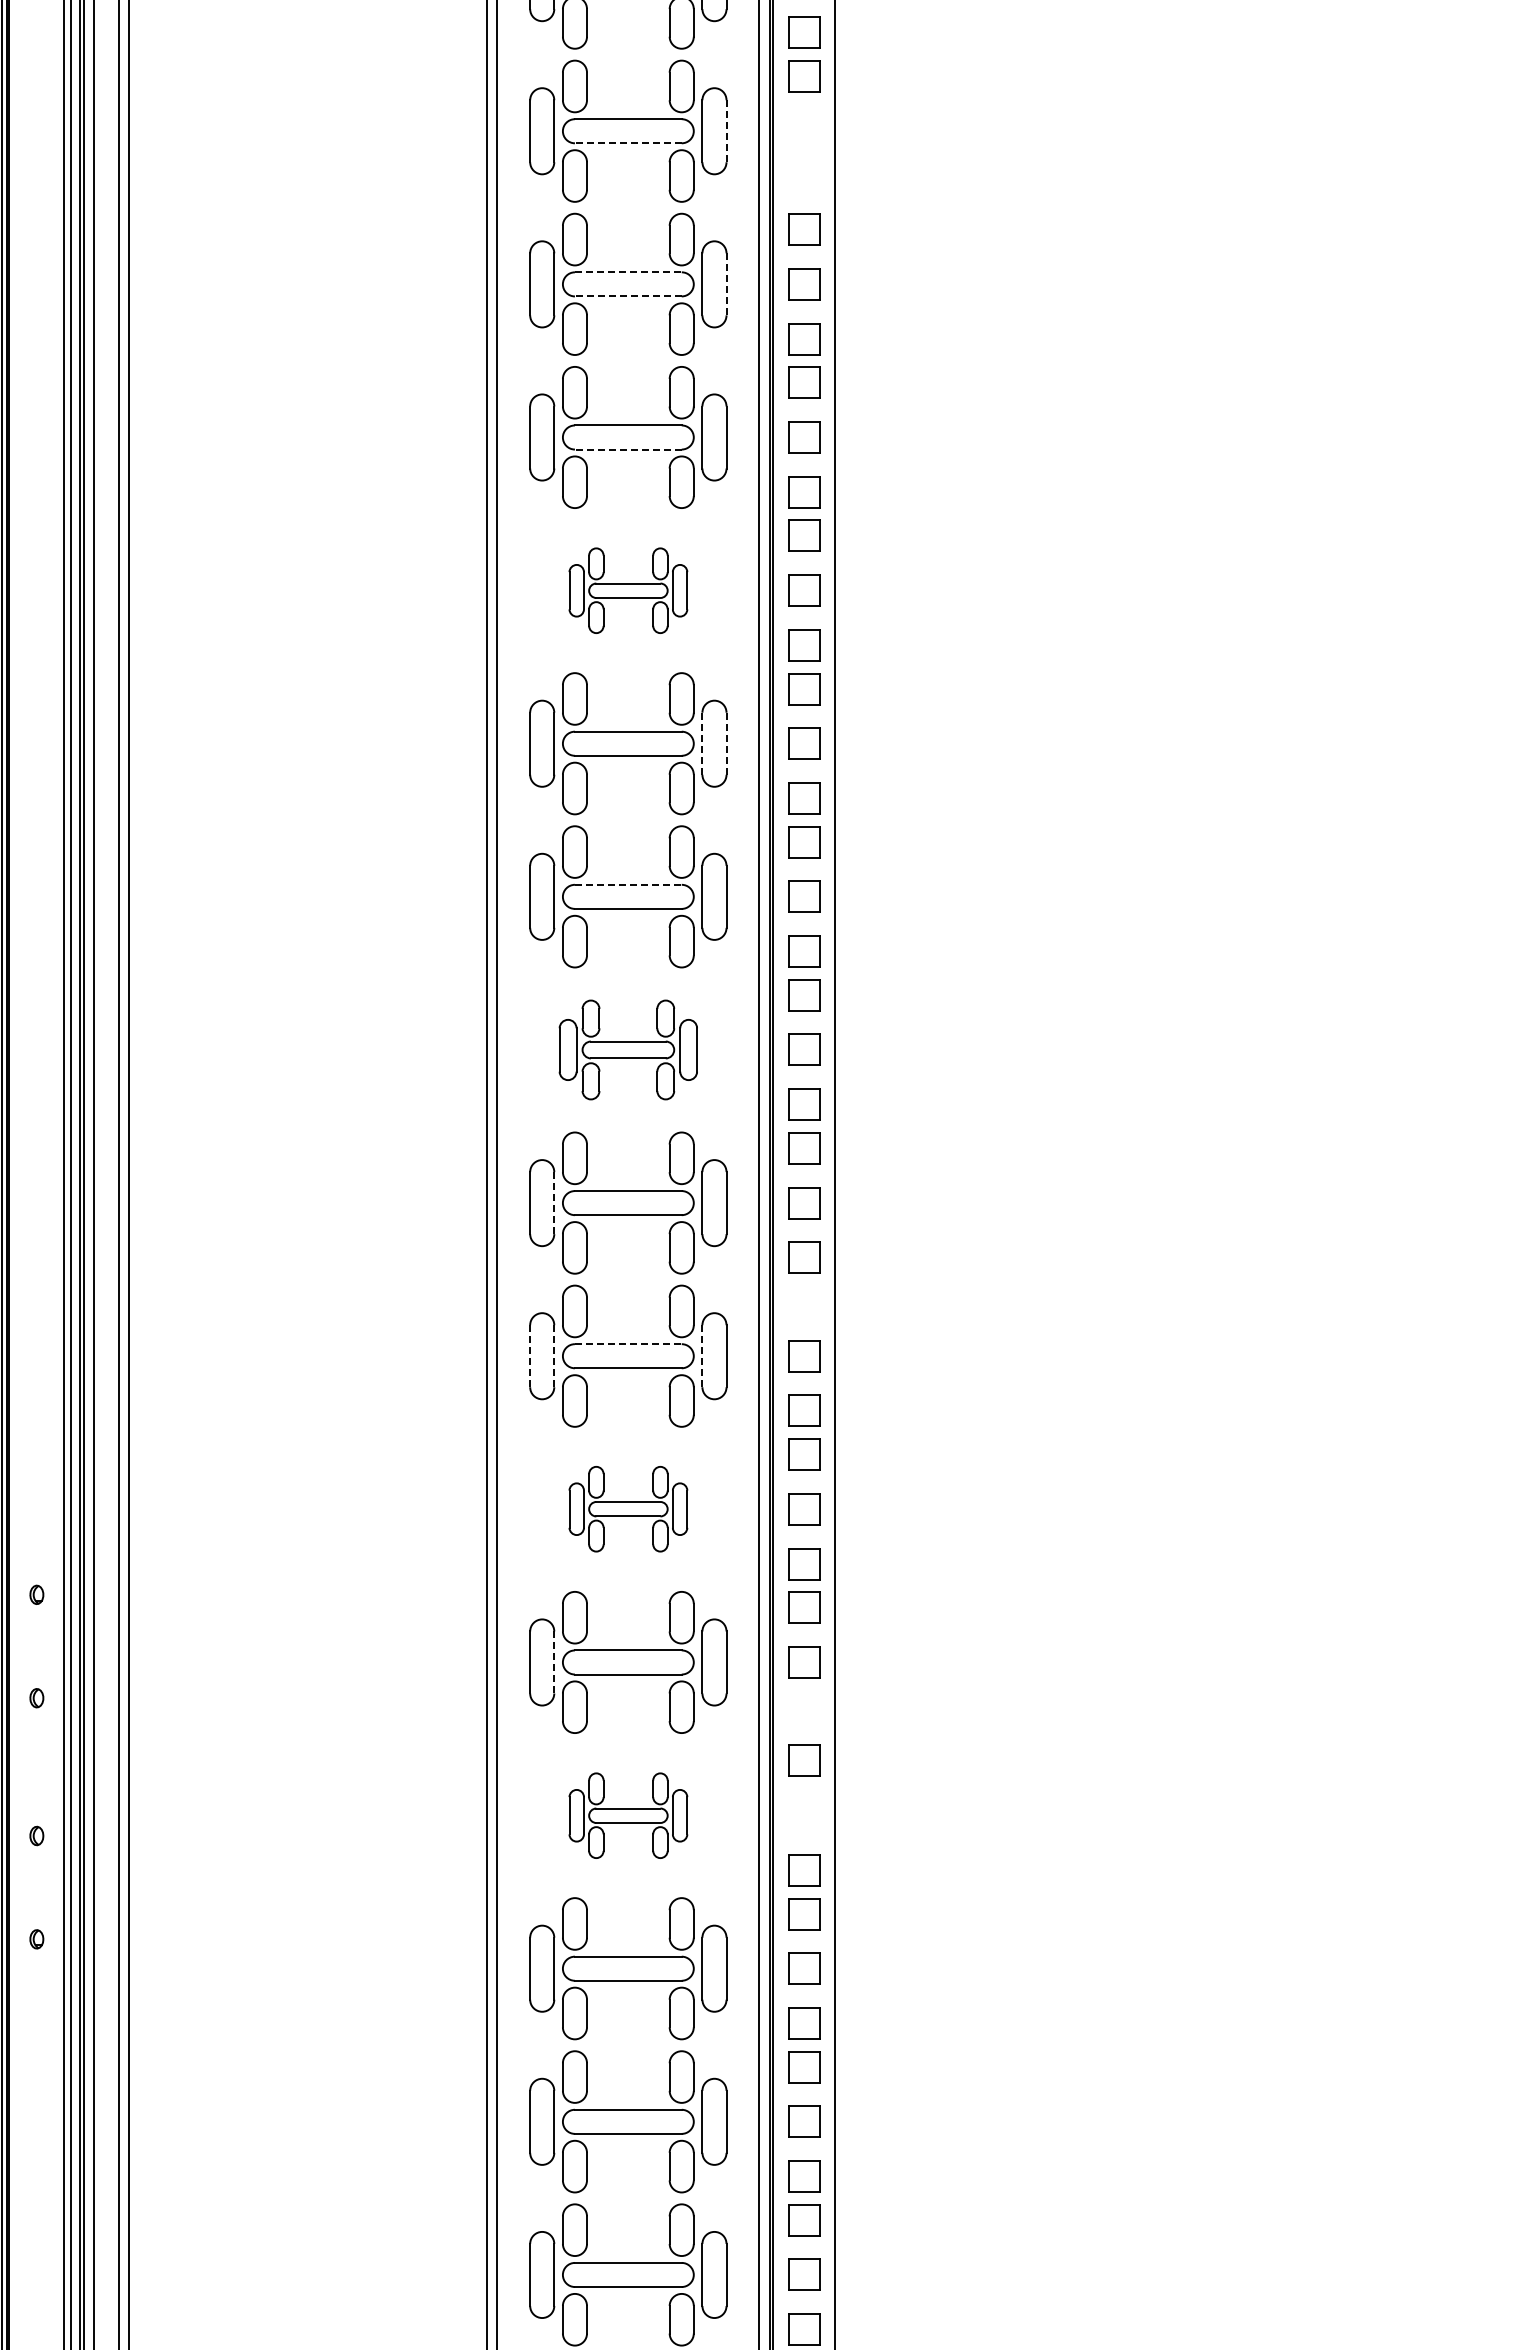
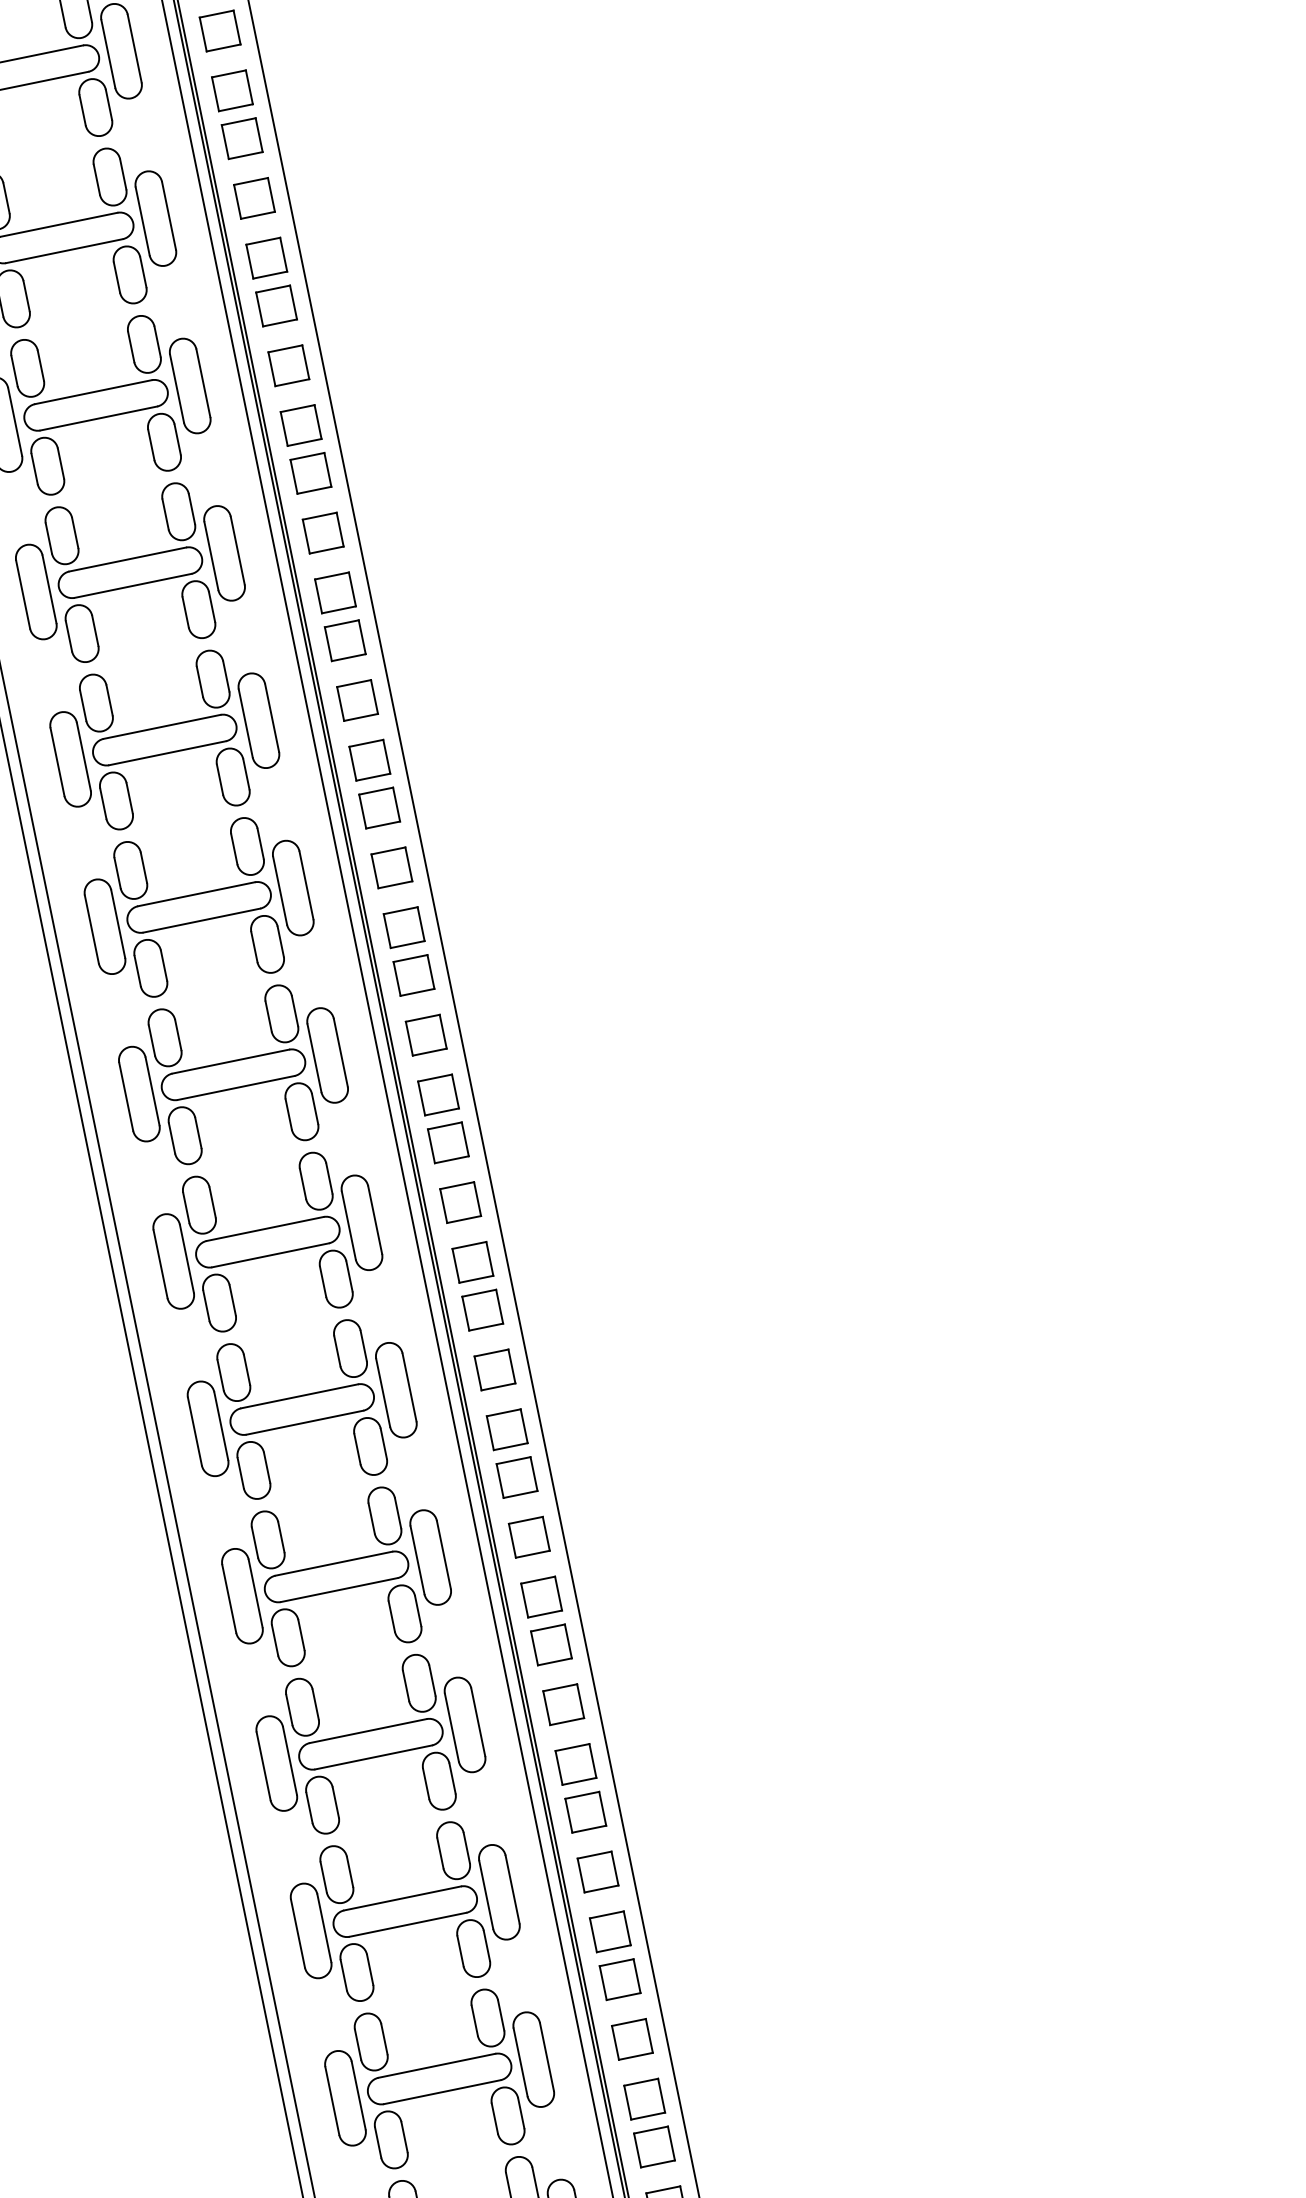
line: (726, 131) -> (169, 216), dashed -> solid
part: (804, 131) -> (254, 198), added
line: (627, 143) -> (63, 251), dashed -> solid
part: (804, 185) -> (266, 257), added
line: (628, 272) -> (93, 392), dashed -> solid
line: (726, 284) -> (203, 383), dashed -> solid
line: (627, 296) -> (97, 418), dashed -> solid
line: (627, 449) -> (132, 586), dashed -> solid
part: (628, 590) -> (164, 739), size x1.67
line: (702, 743) -> (280, 890), dashed -> solid
line: (726, 744) -> (306, 886), dashed -> solid
line: (628, 884) -> (230, 1061), dashed -> solid
part: (628, 1049) -> (267, 1241), size x1.43
line: (554, 1203) -> (221, 1426), dashed -> solid
part: (804, 1301) -> (516, 1477), added
line: (628, 1344) -> (334, 1564), dashed -> solid
line: (530, 1355) -> (229, 1598), dashed -> solid
line: (702, 1355) -> (417, 1559), dashed -> solid
line: (554, 1356) -> (255, 1593), dashed -> solid
part: (628, 1508) -> (370, 1743), size x1.67
line: (554, 1662) -> (324, 1928), dashed -> solid
part: (804, 1717) -> (610, 1932), added
part: (628, 1815) -> (439, 2078), size x1.67
part: (804, 1815) -> (632, 2039), added

